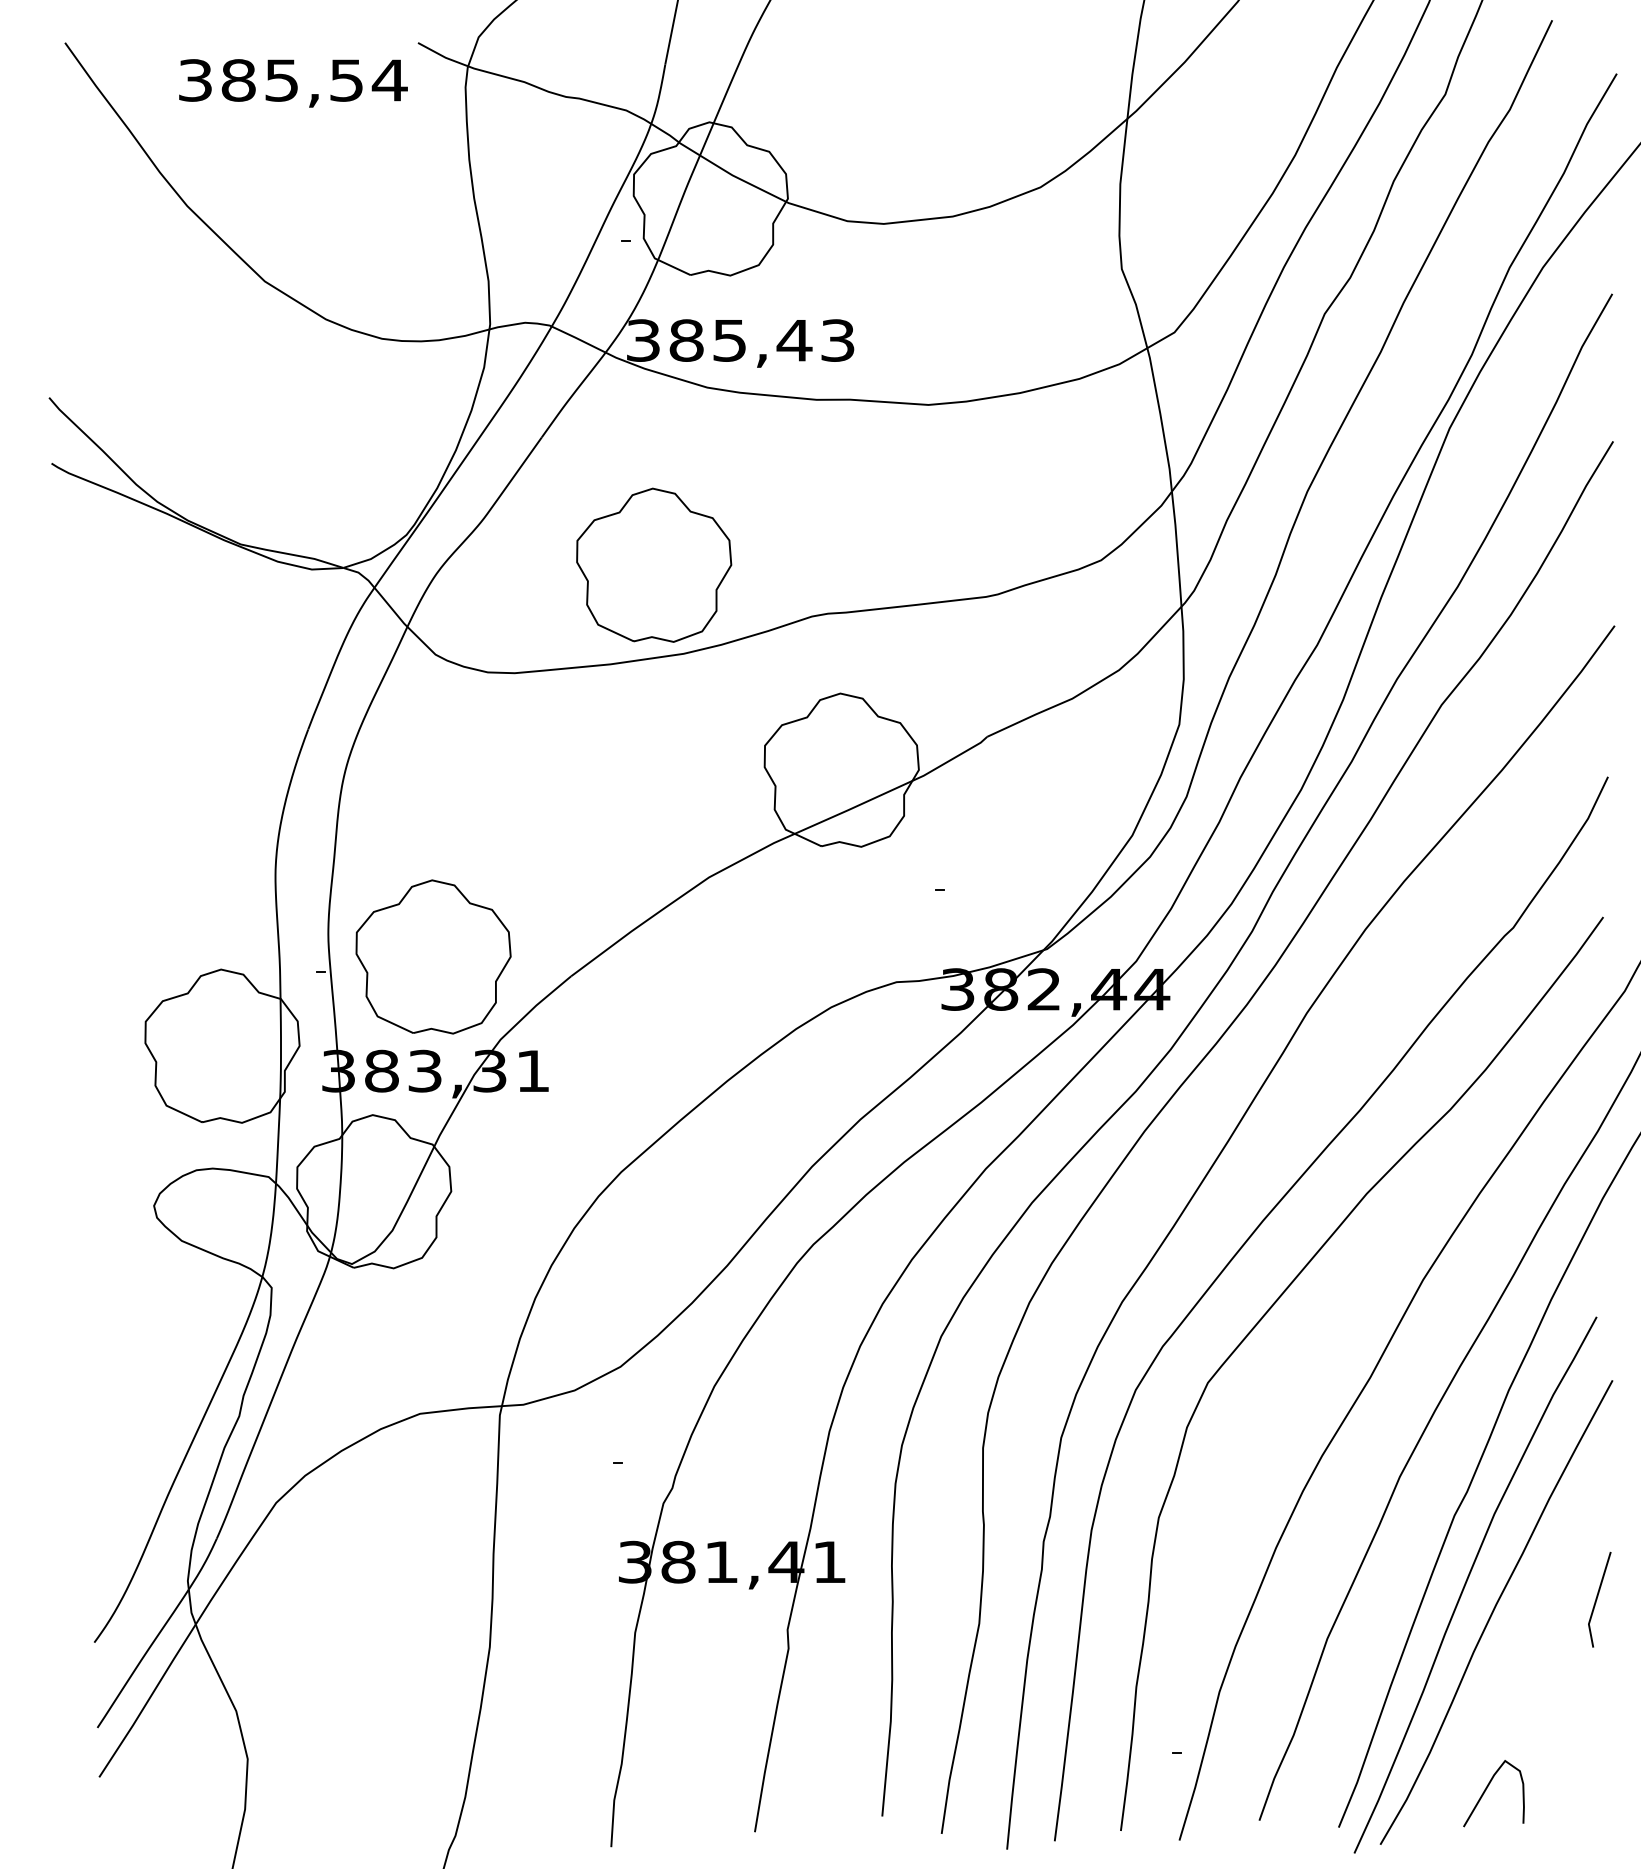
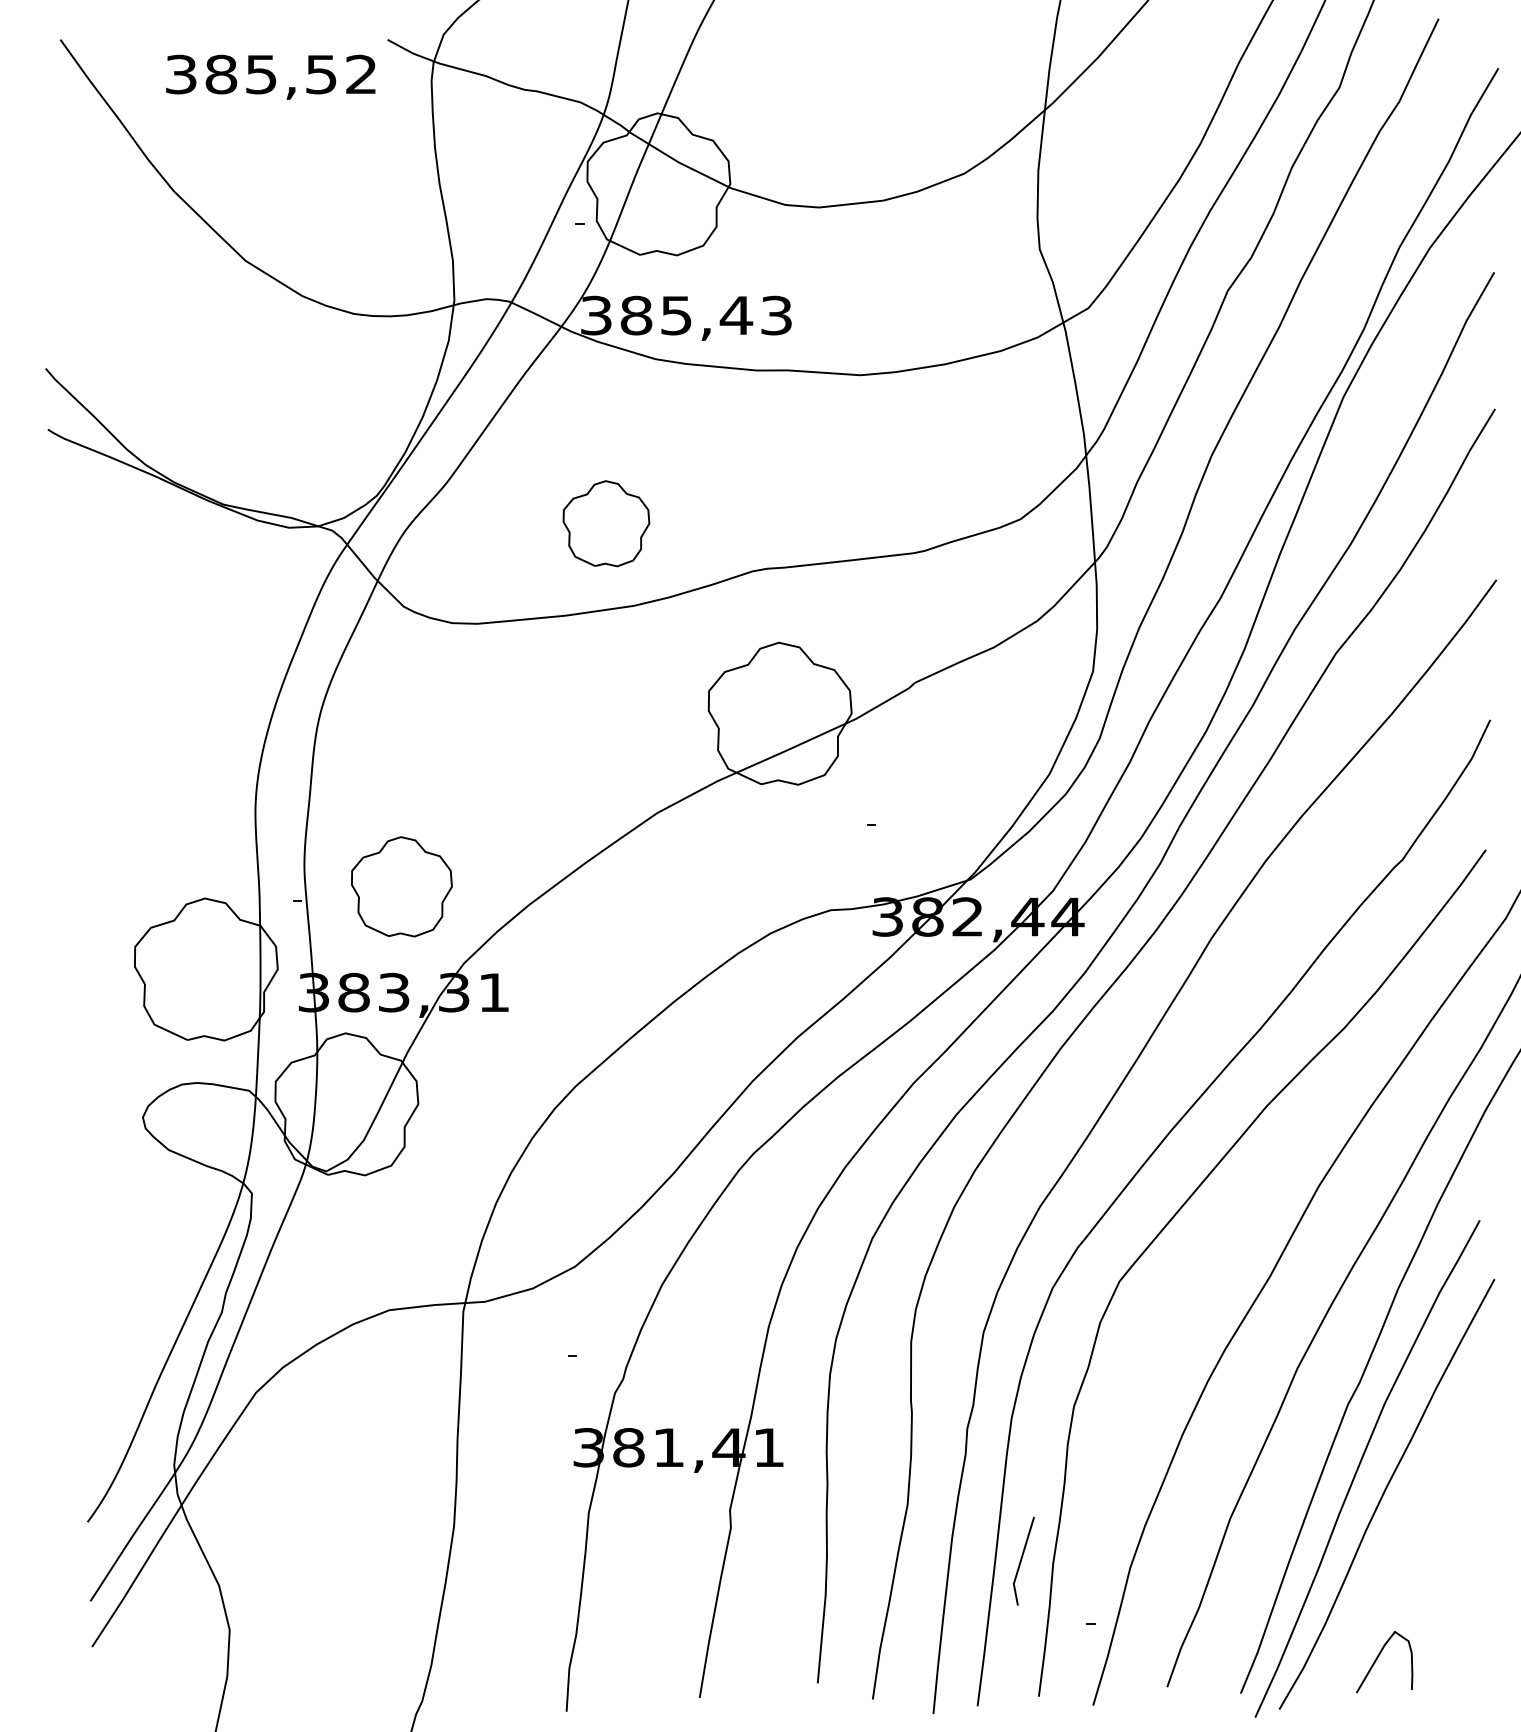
text: (389, 80) -> (361, 74), 385,54 -> 385,52
part: (654, 564) -> (606, 523), size x0.6
part: (433, 956) -> (401, 886), size x0.7
line: (1597, 1599) -> (1021, 1561), moved

